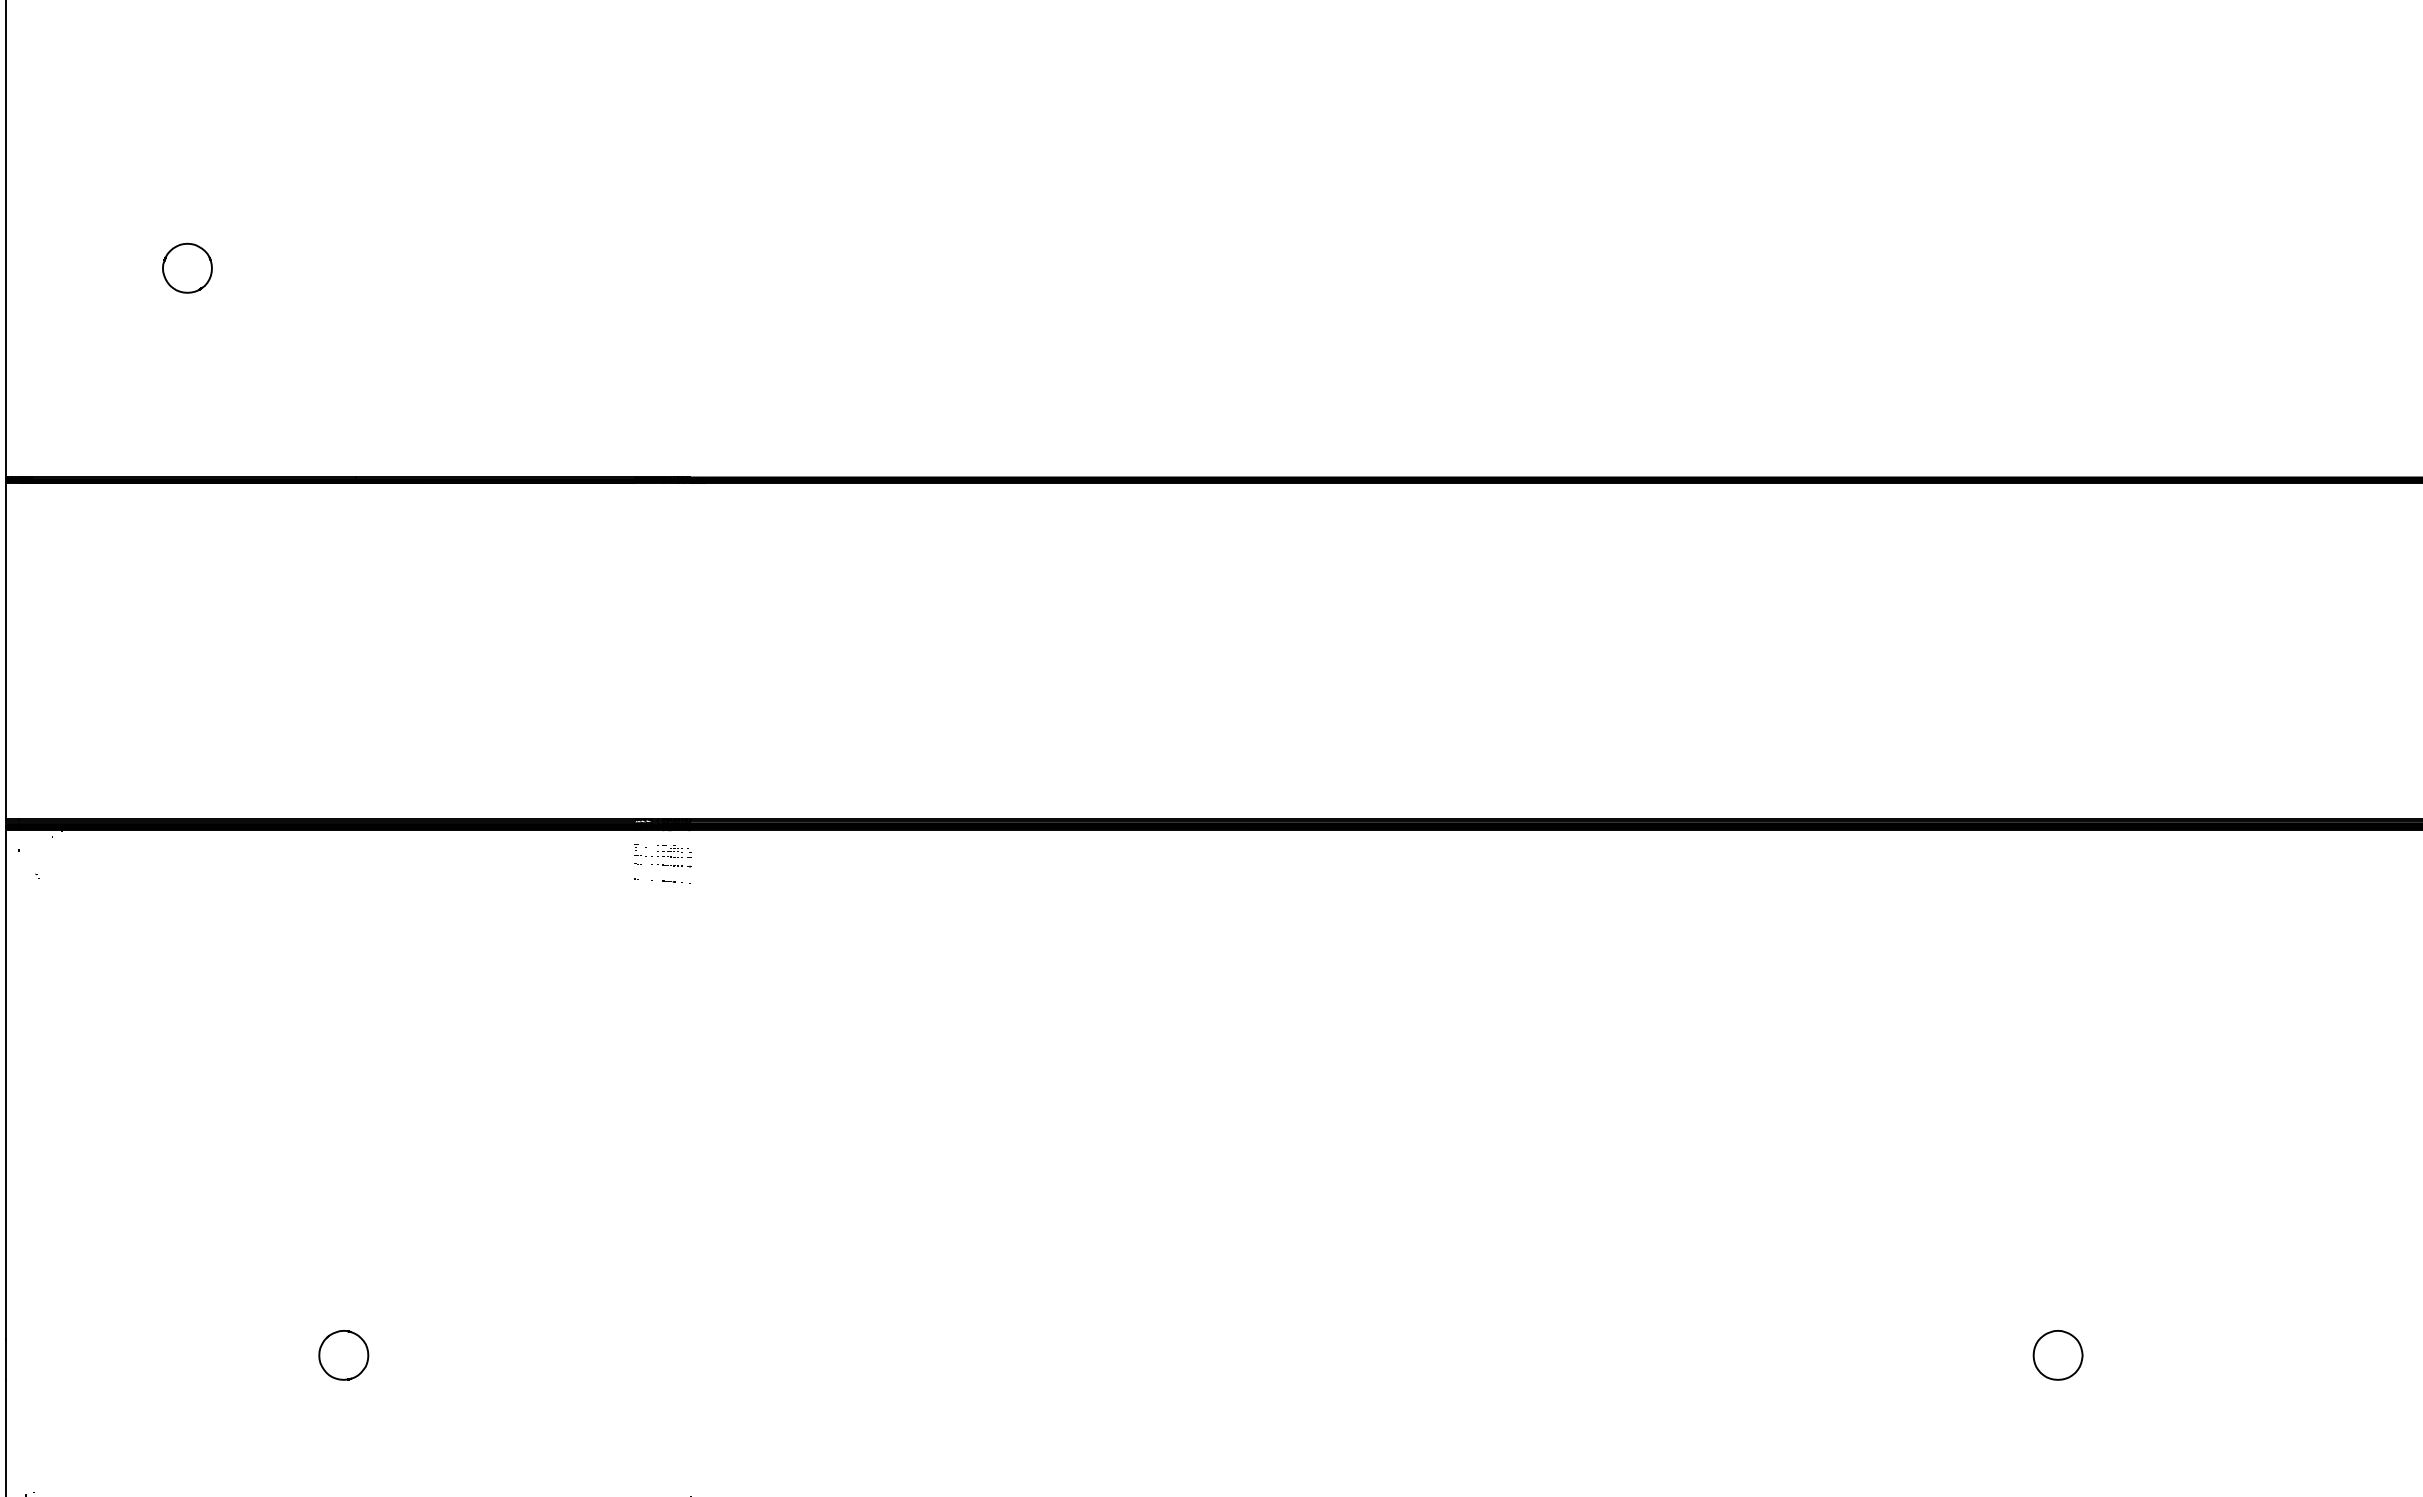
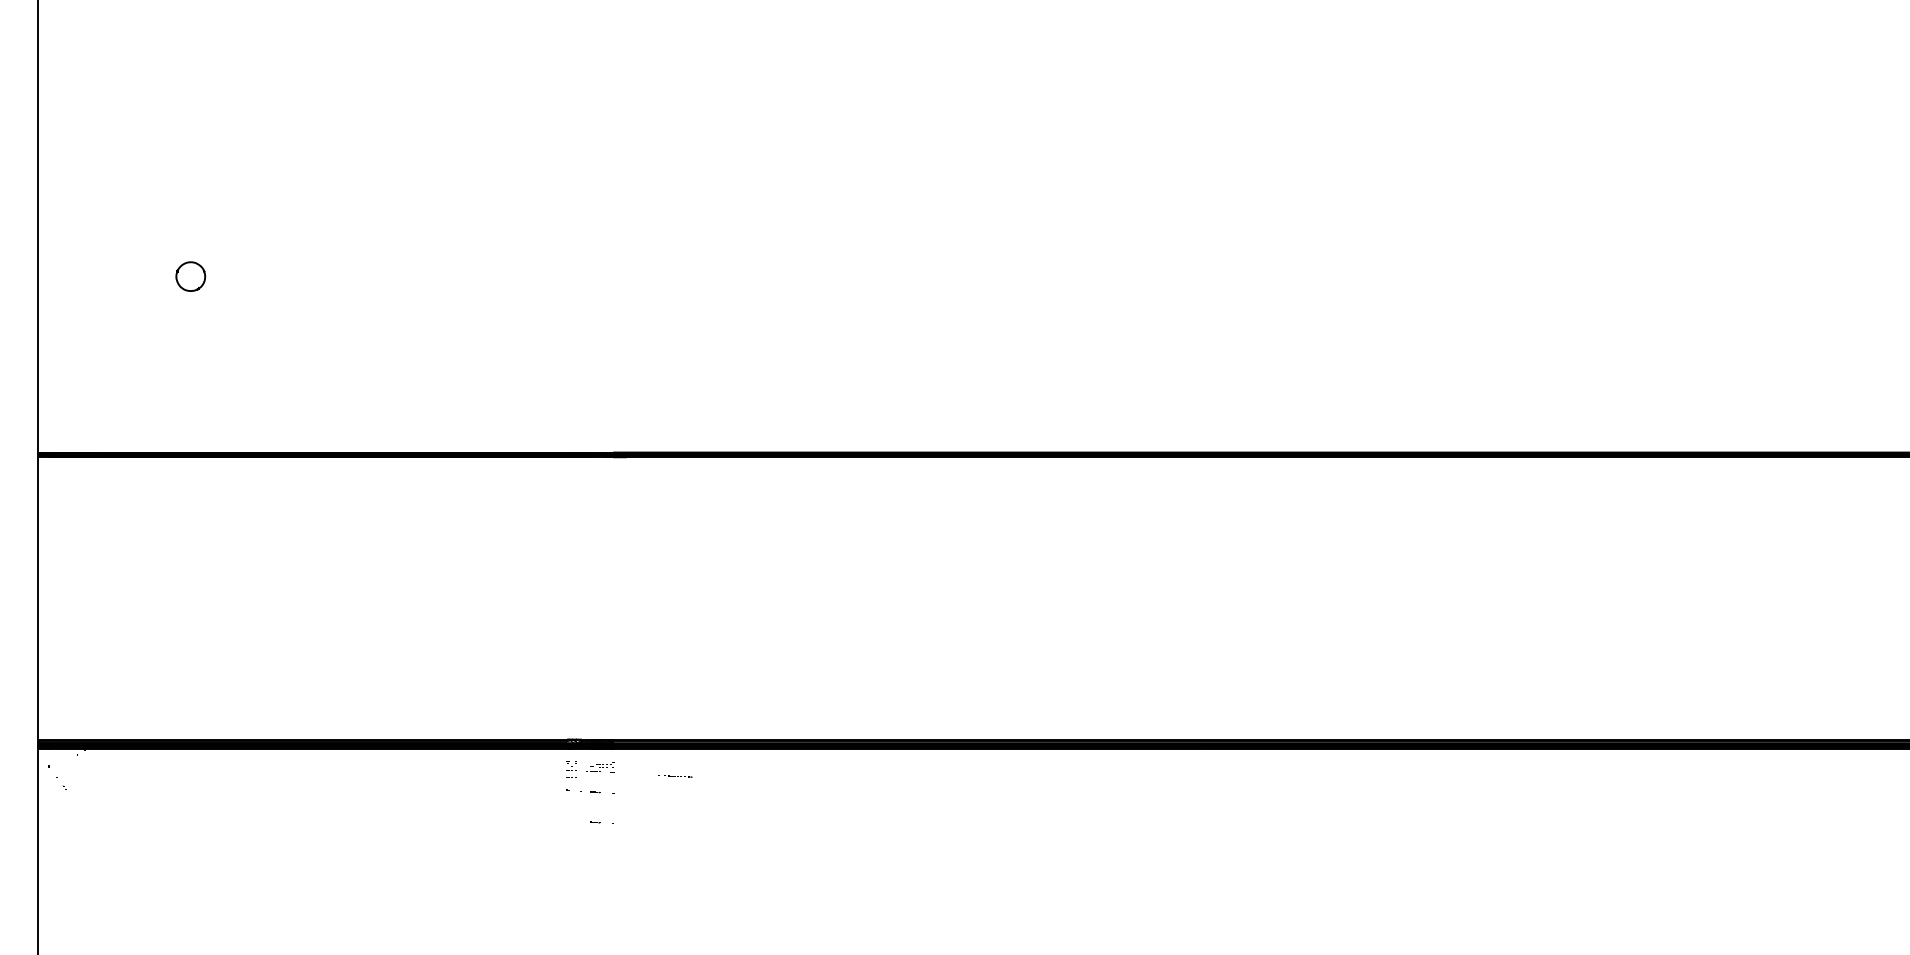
part: (187, 267) -> (190, 276), size x0.7
part: (671, 865) -> (675, 776), moved
part: (676, 917) -> (601, 822), added

